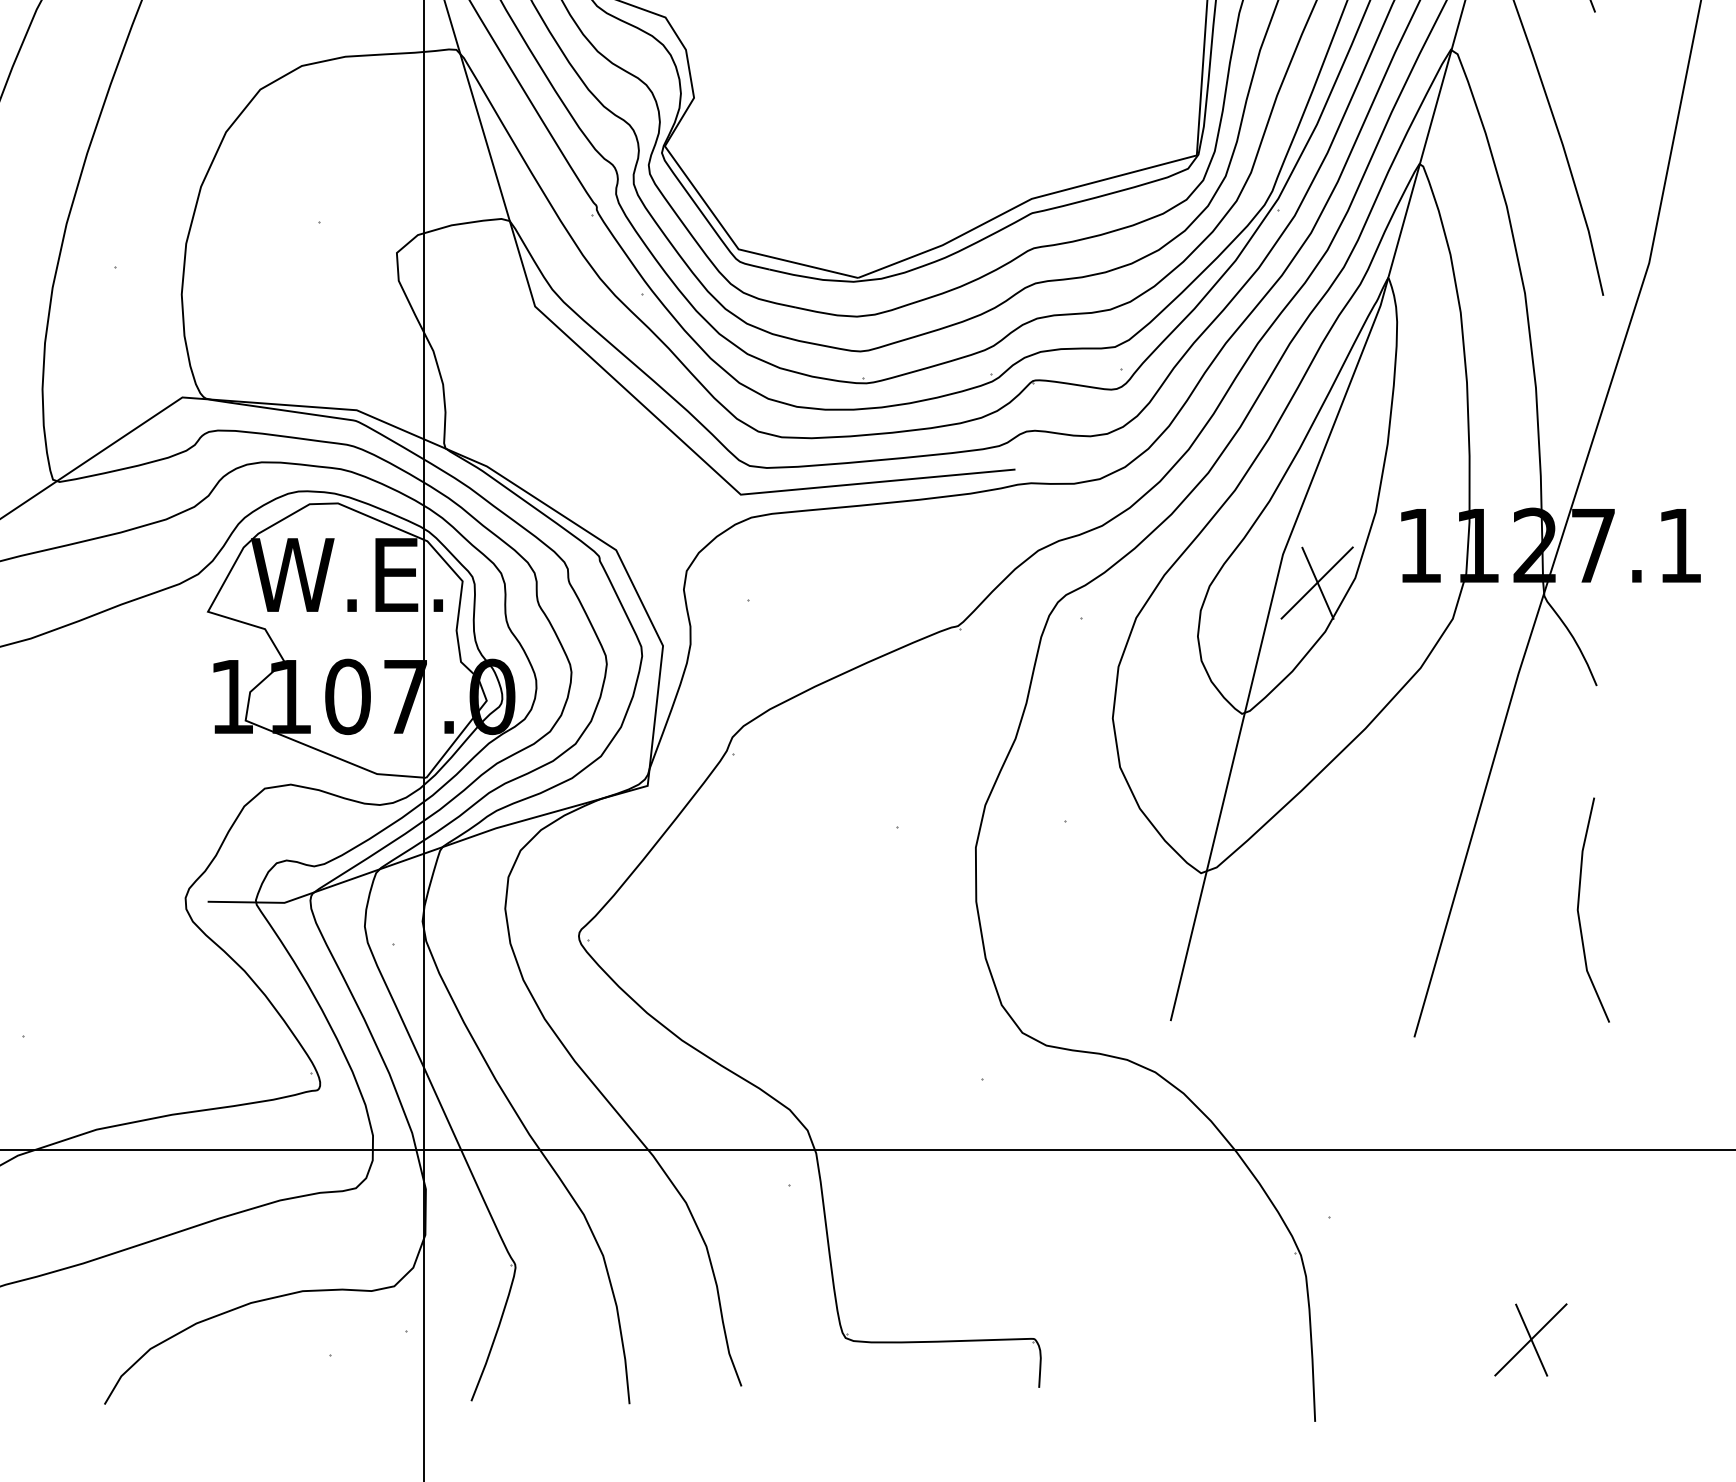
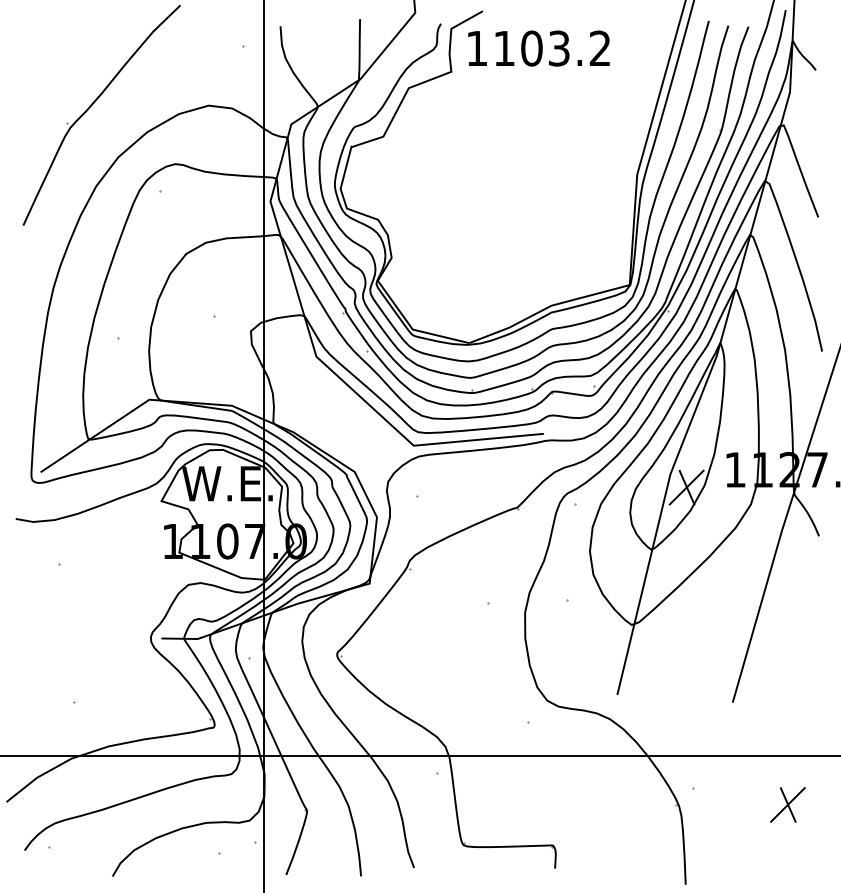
line: (1580, 908) -> (811, 641), removed
part: (1530, 1338) -> (787, 804), moved

